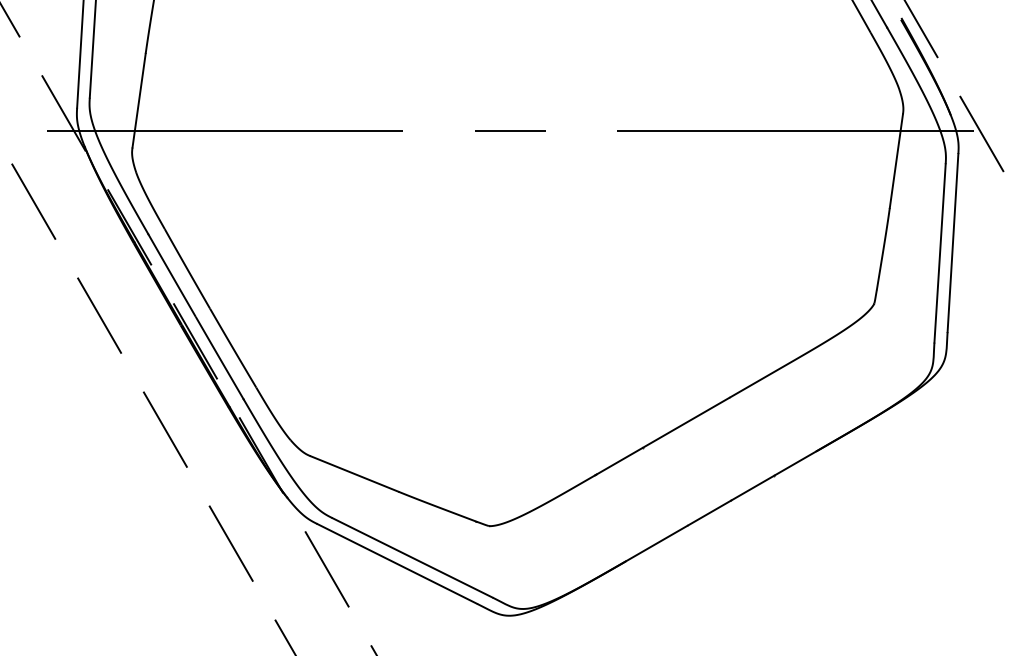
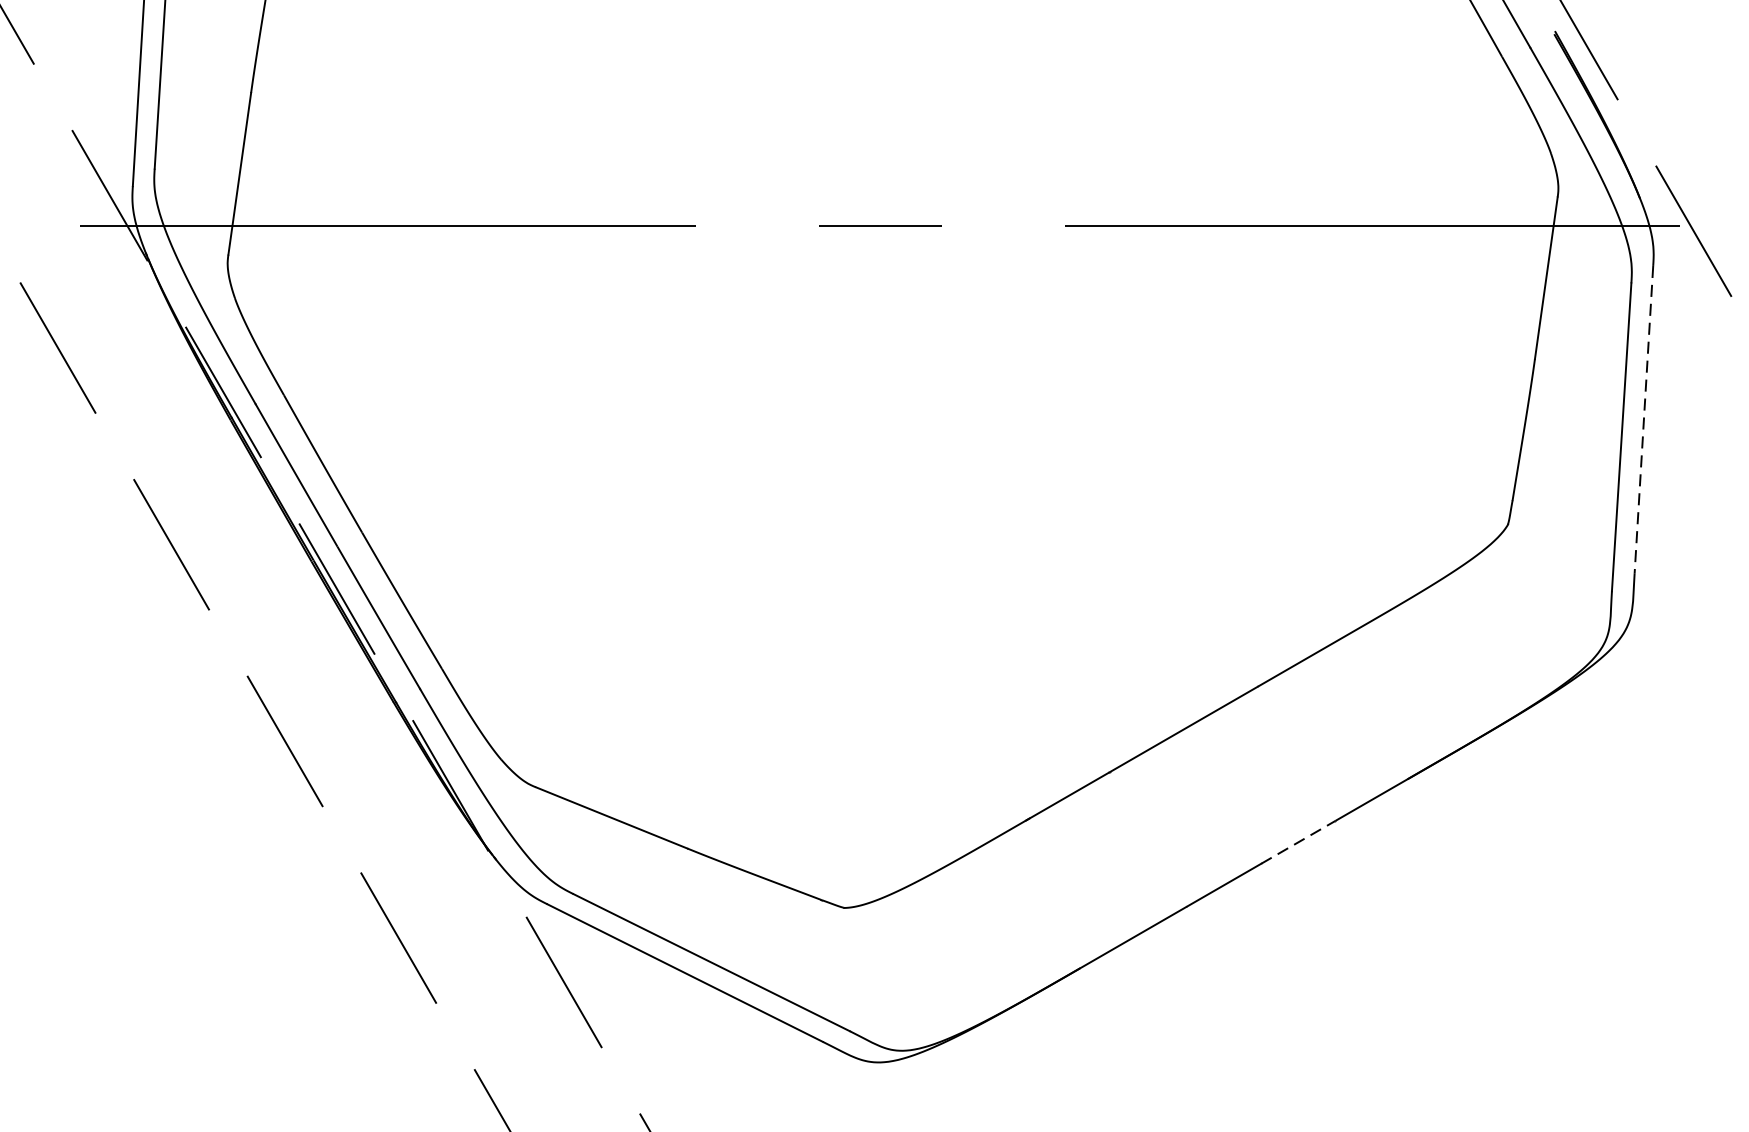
line: (952, 243) -> (1643, 420), solid -> dashed
line: (752, 488) -> (1298, 842), solid -> dashed

